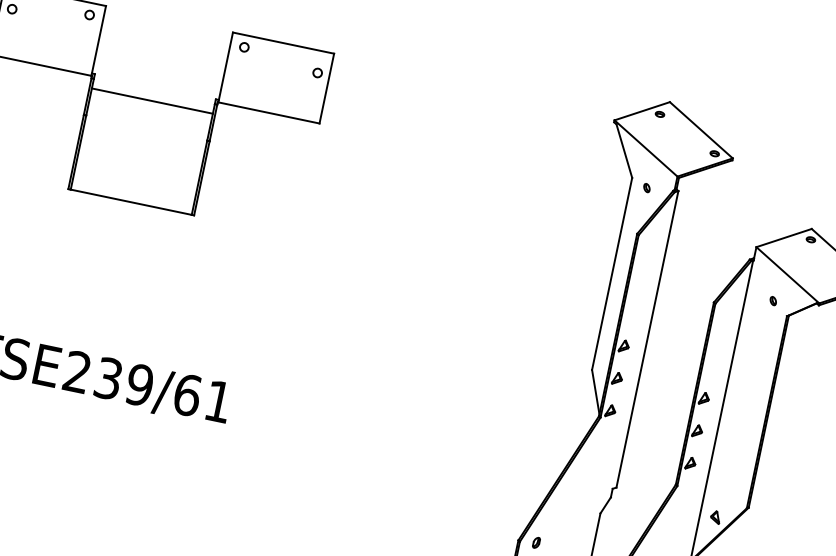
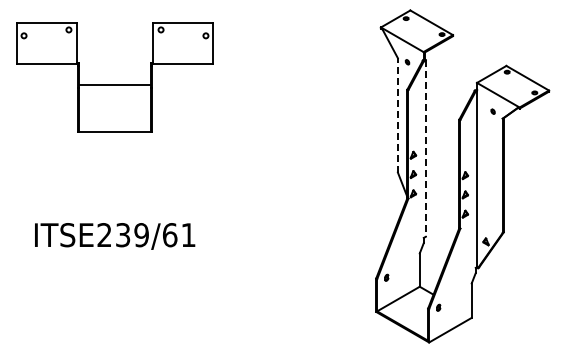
line: (151, 100) -> (114, 84), moved
line: (611, 272) -> (397, 114), solid -> dashed
line: (646, 339) -> (425, 148), solid -> dashed

